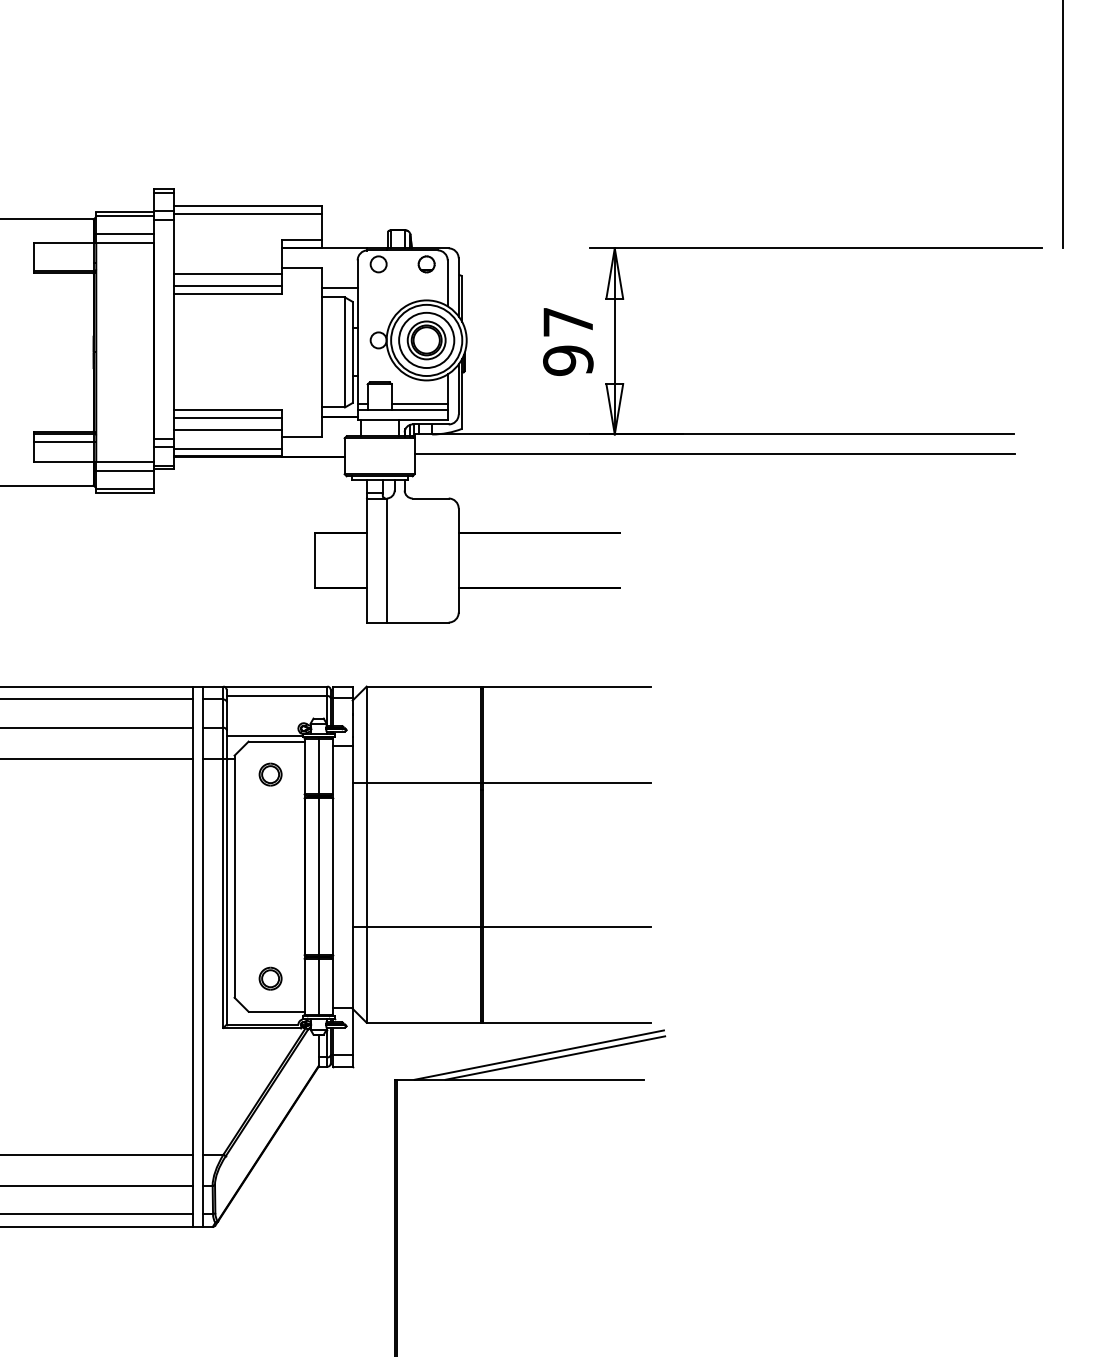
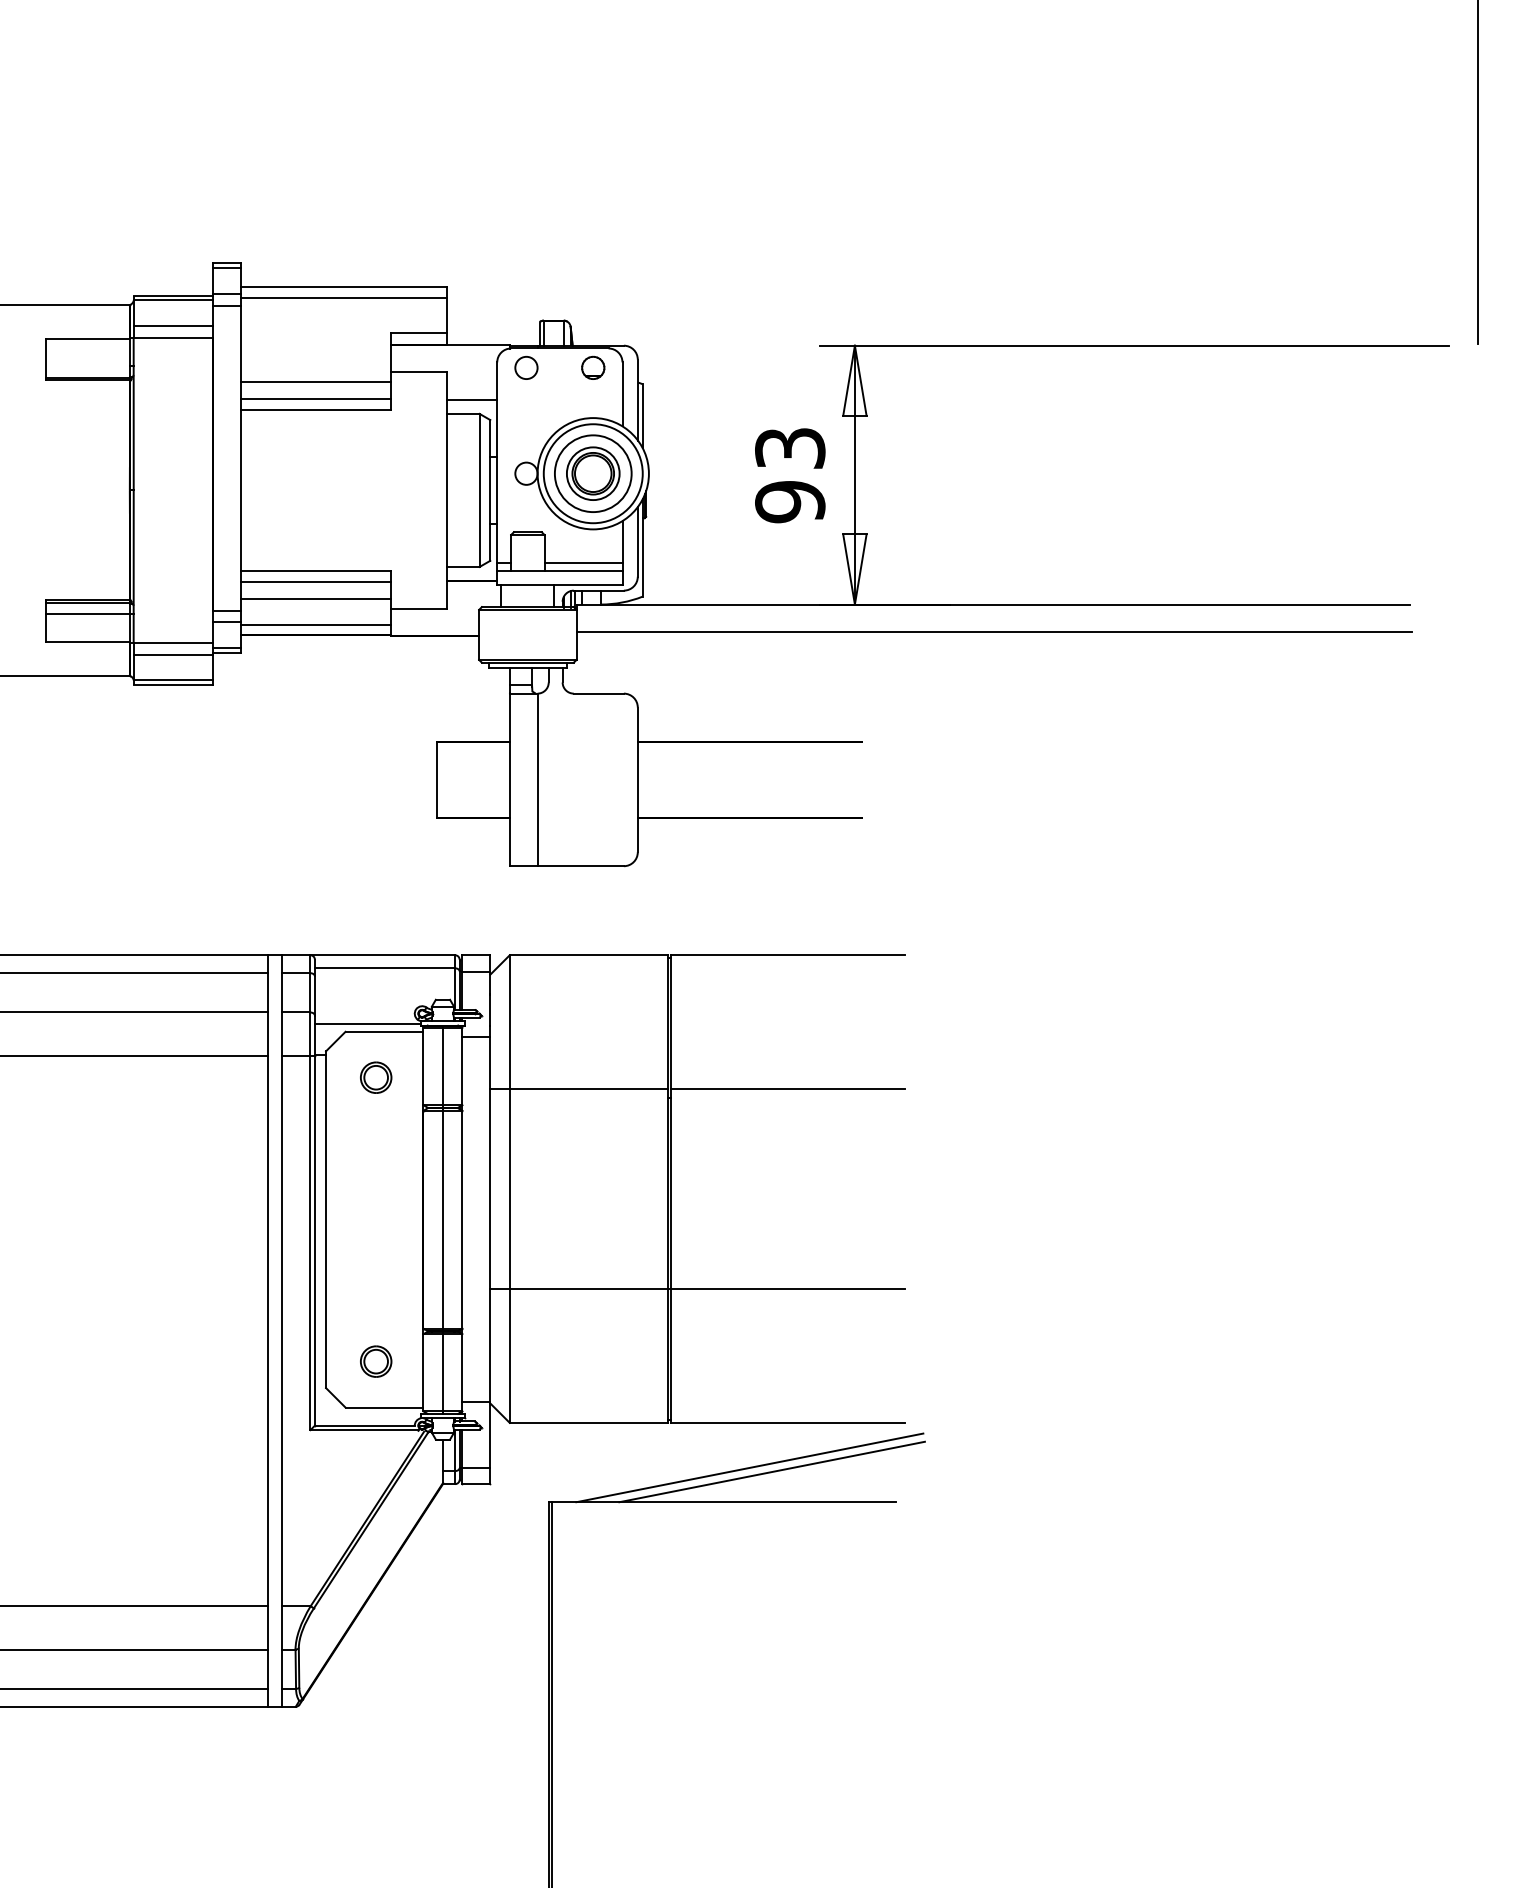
text: (568, 322) -> (790, 448), 97 -> 93

